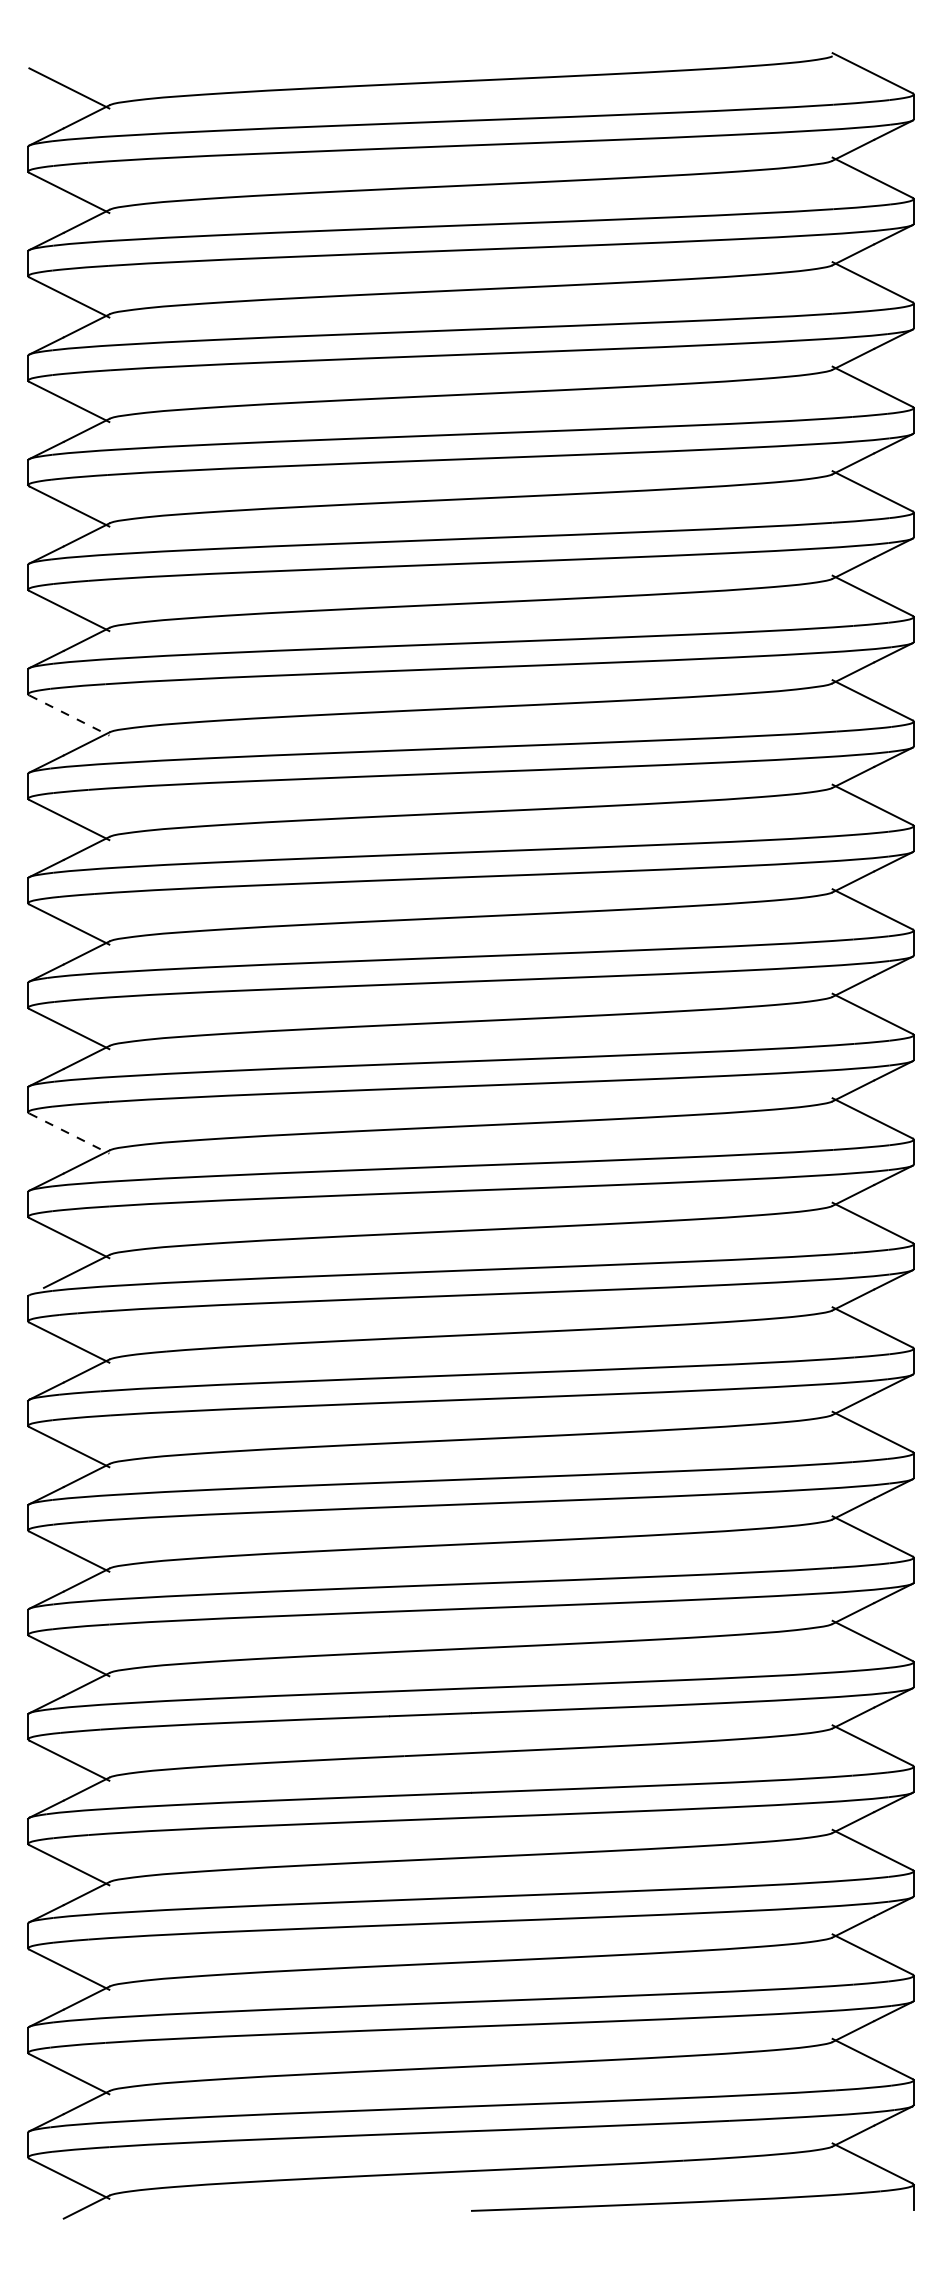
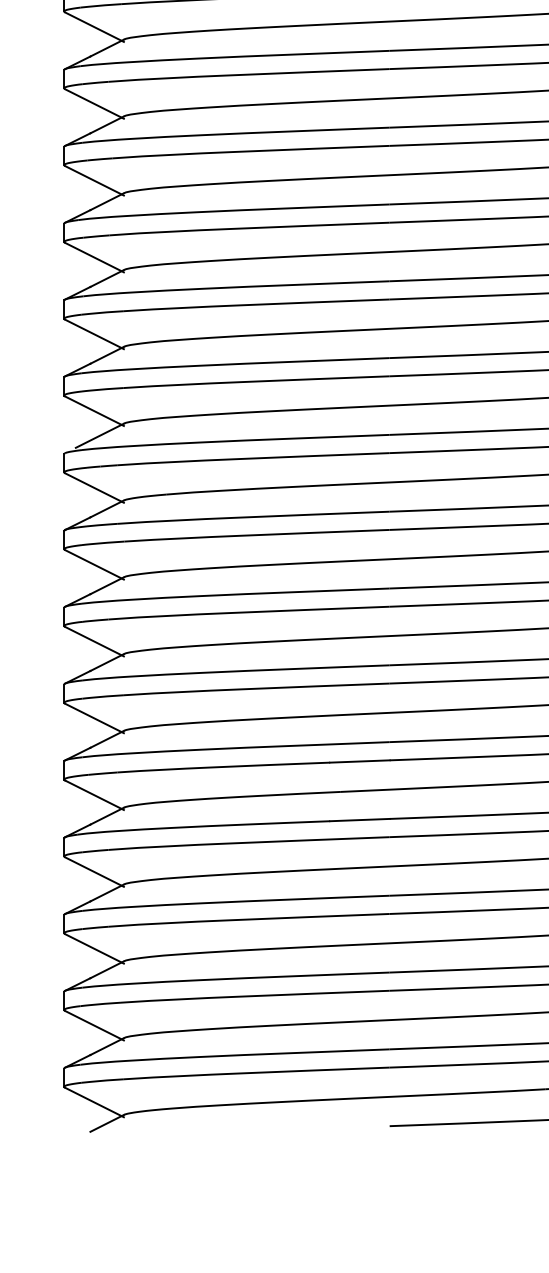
line: (69, 715) -> (94, 27), dashed -> solid
line: (69, 1133) -> (94, 334), dashed -> solid

